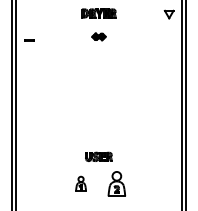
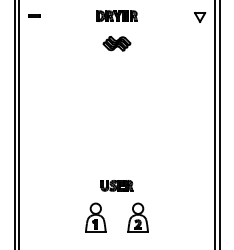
part: (98, 36) -> (116, 43), size x1.67
part: (29, 40) -> (34, 16), moved
part: (80, 183) -> (95, 217), size x1.67

